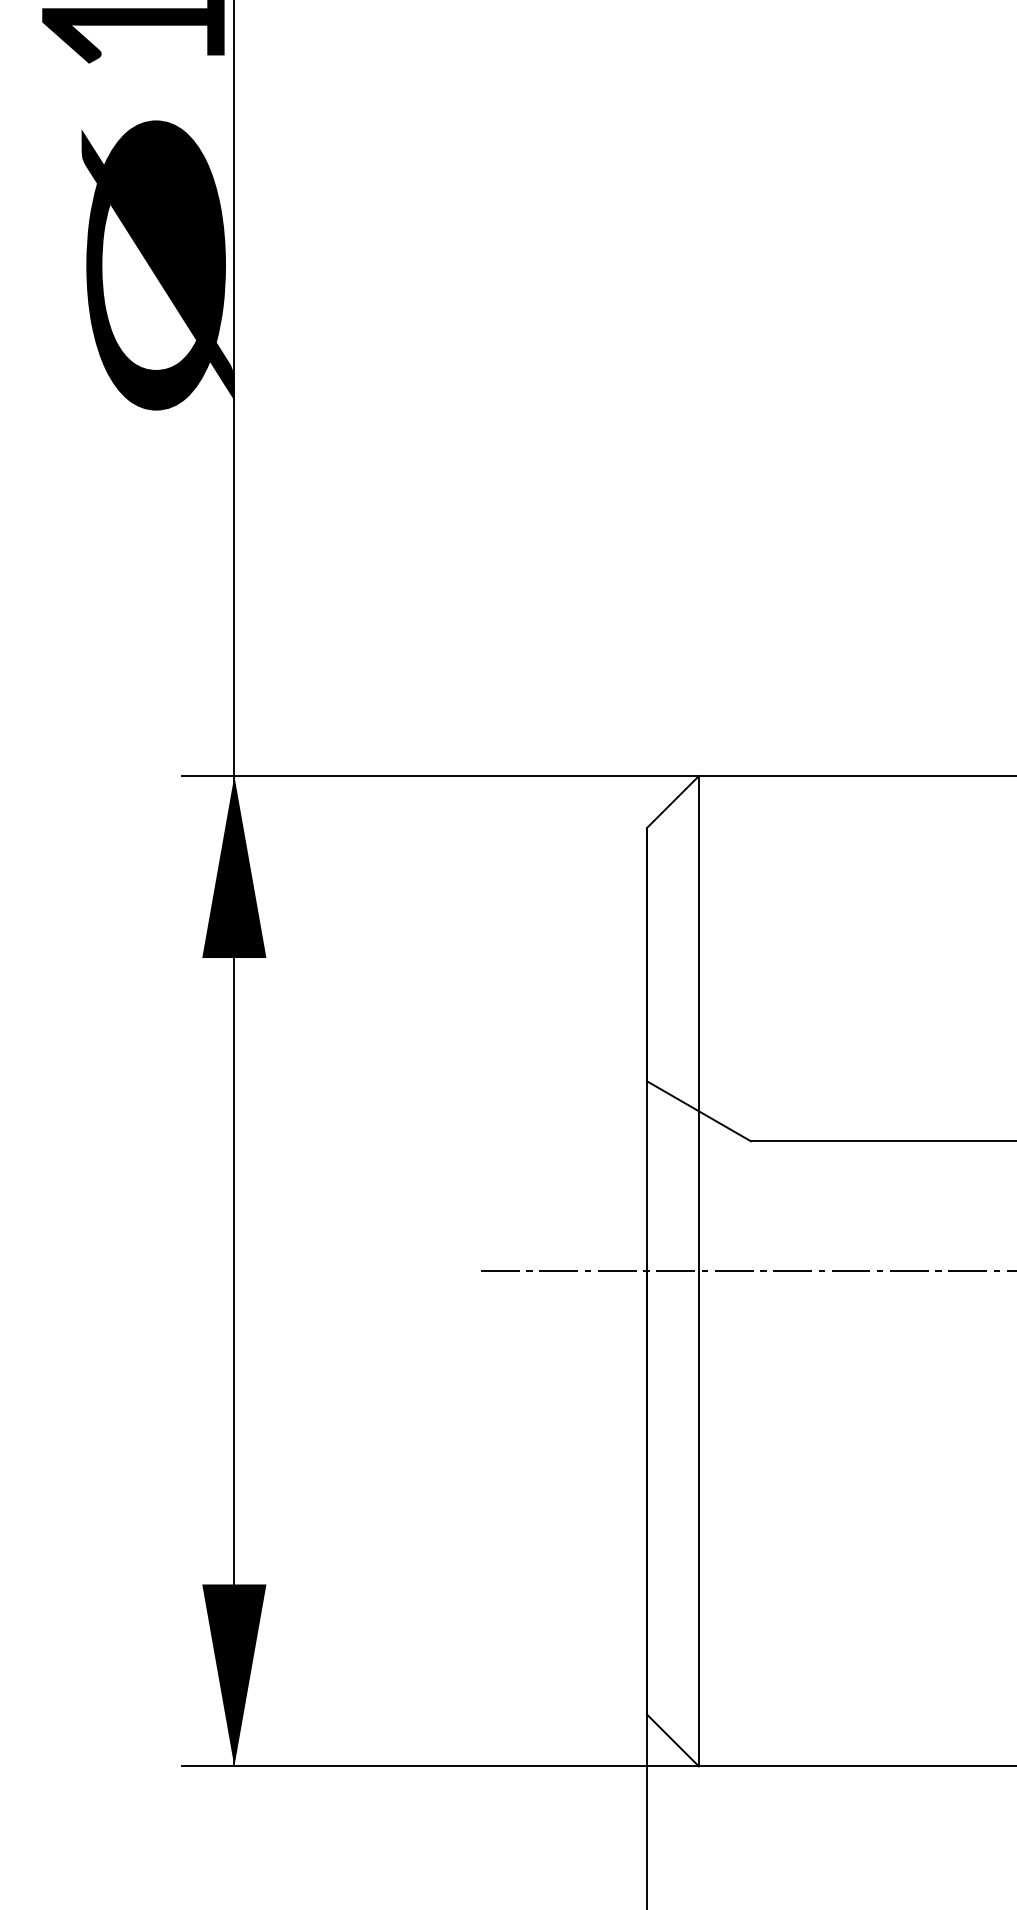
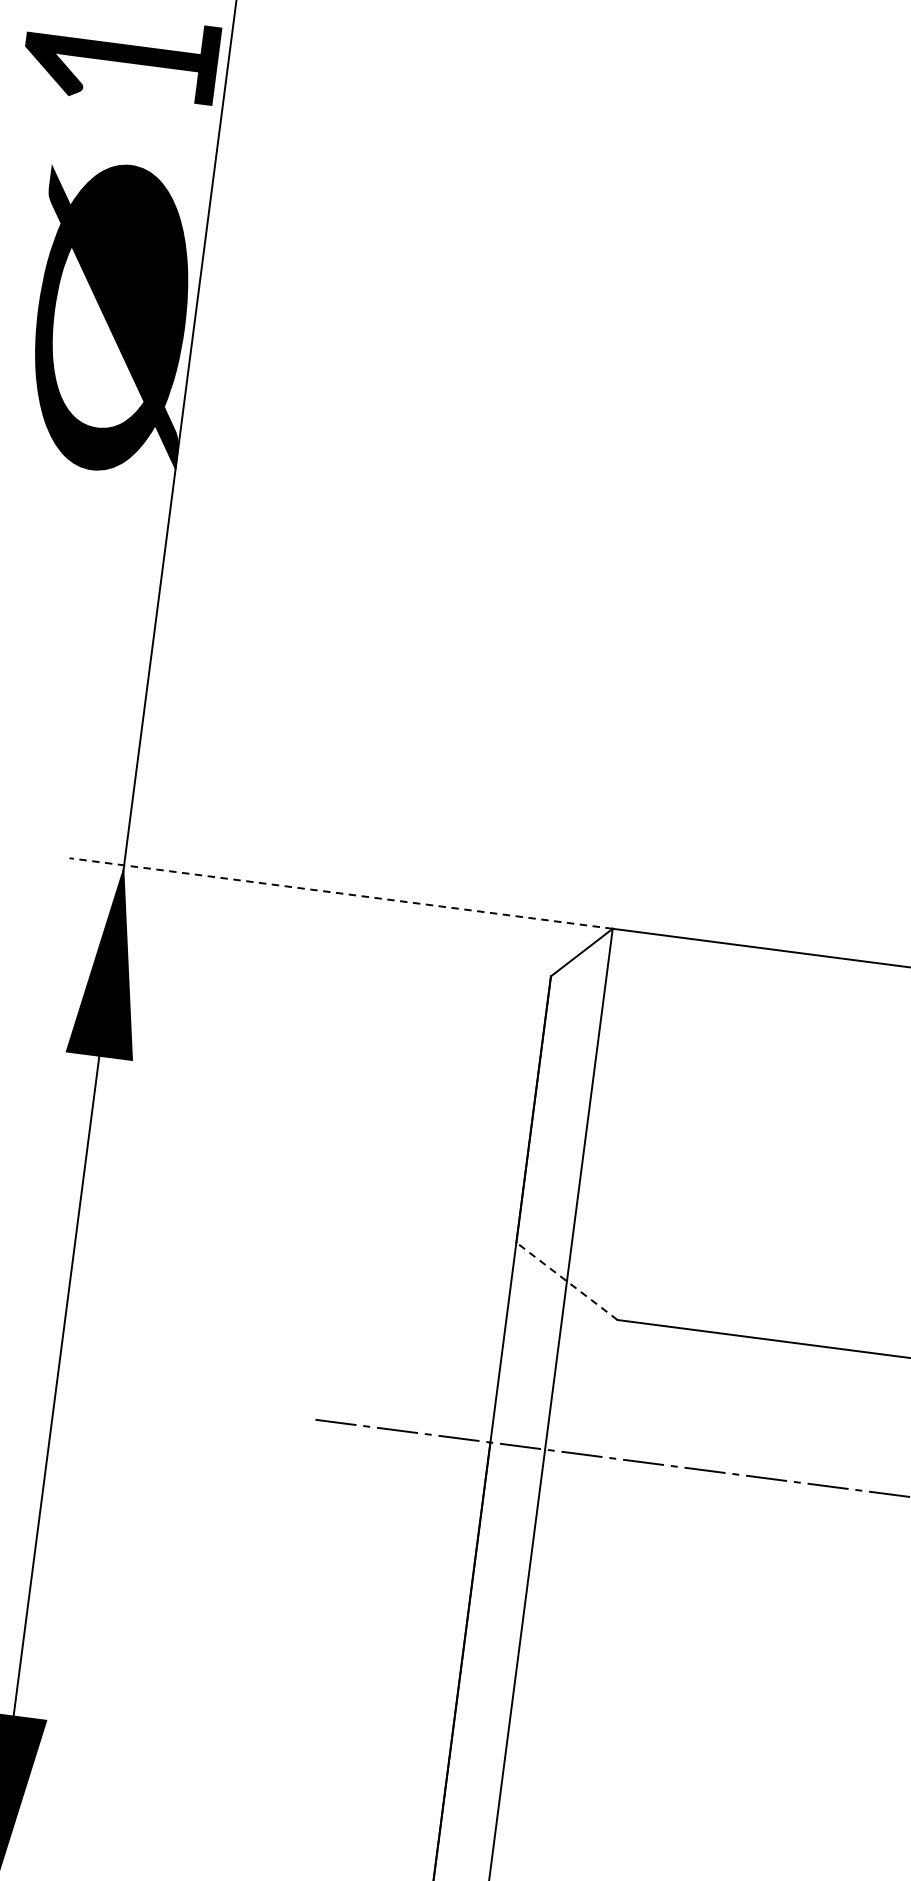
line: (440, 776) -> (340, 893), solid -> dashed
line: (698, 1111) -> (566, 1281), solid -> dashed

